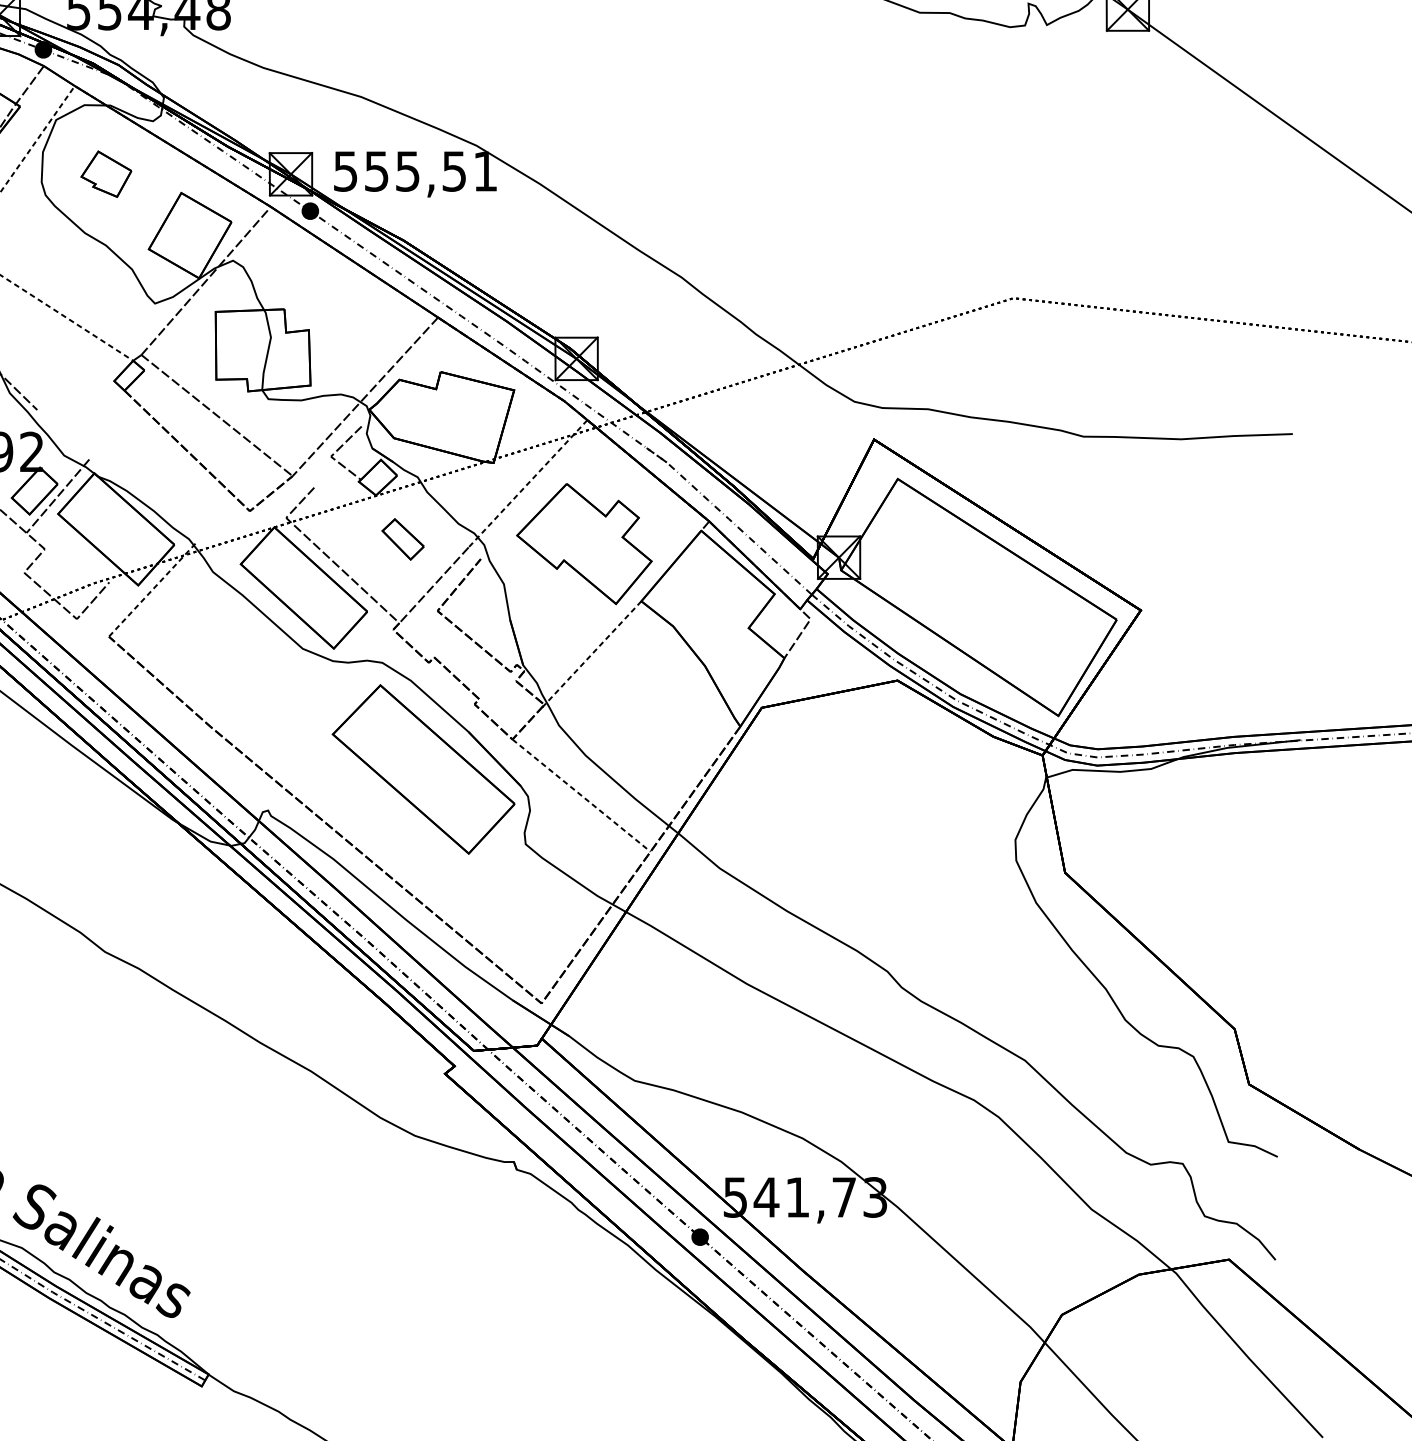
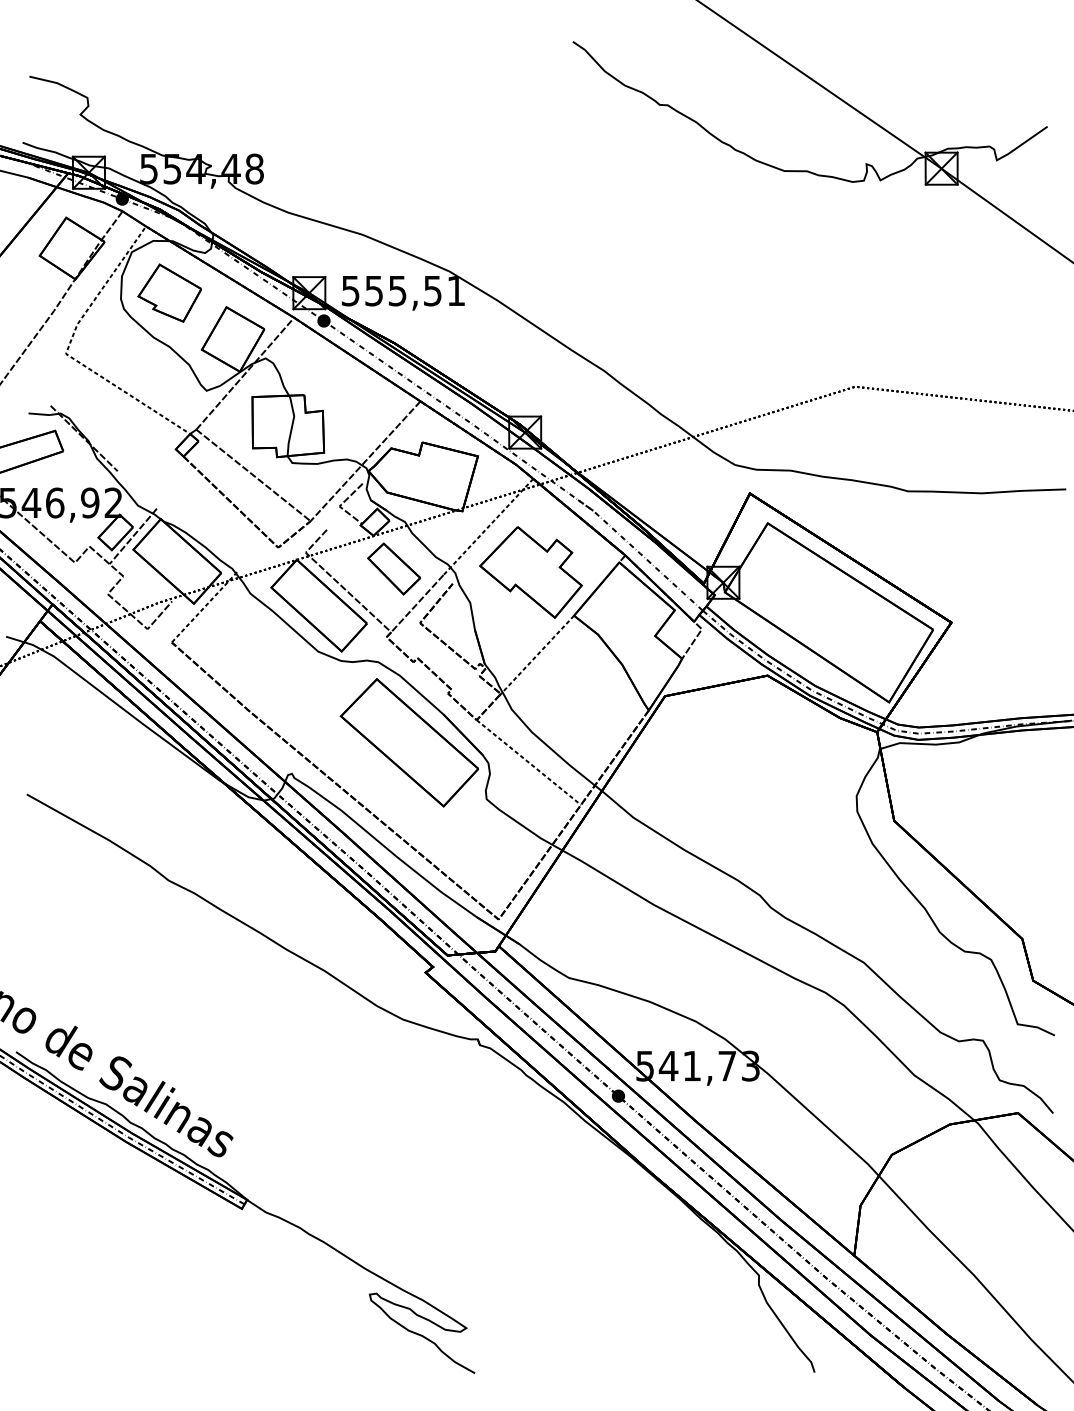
part: (105, 173) -> (169, 292), size x1.67
part: (402, 538) -> (393, 568), size x1.67

